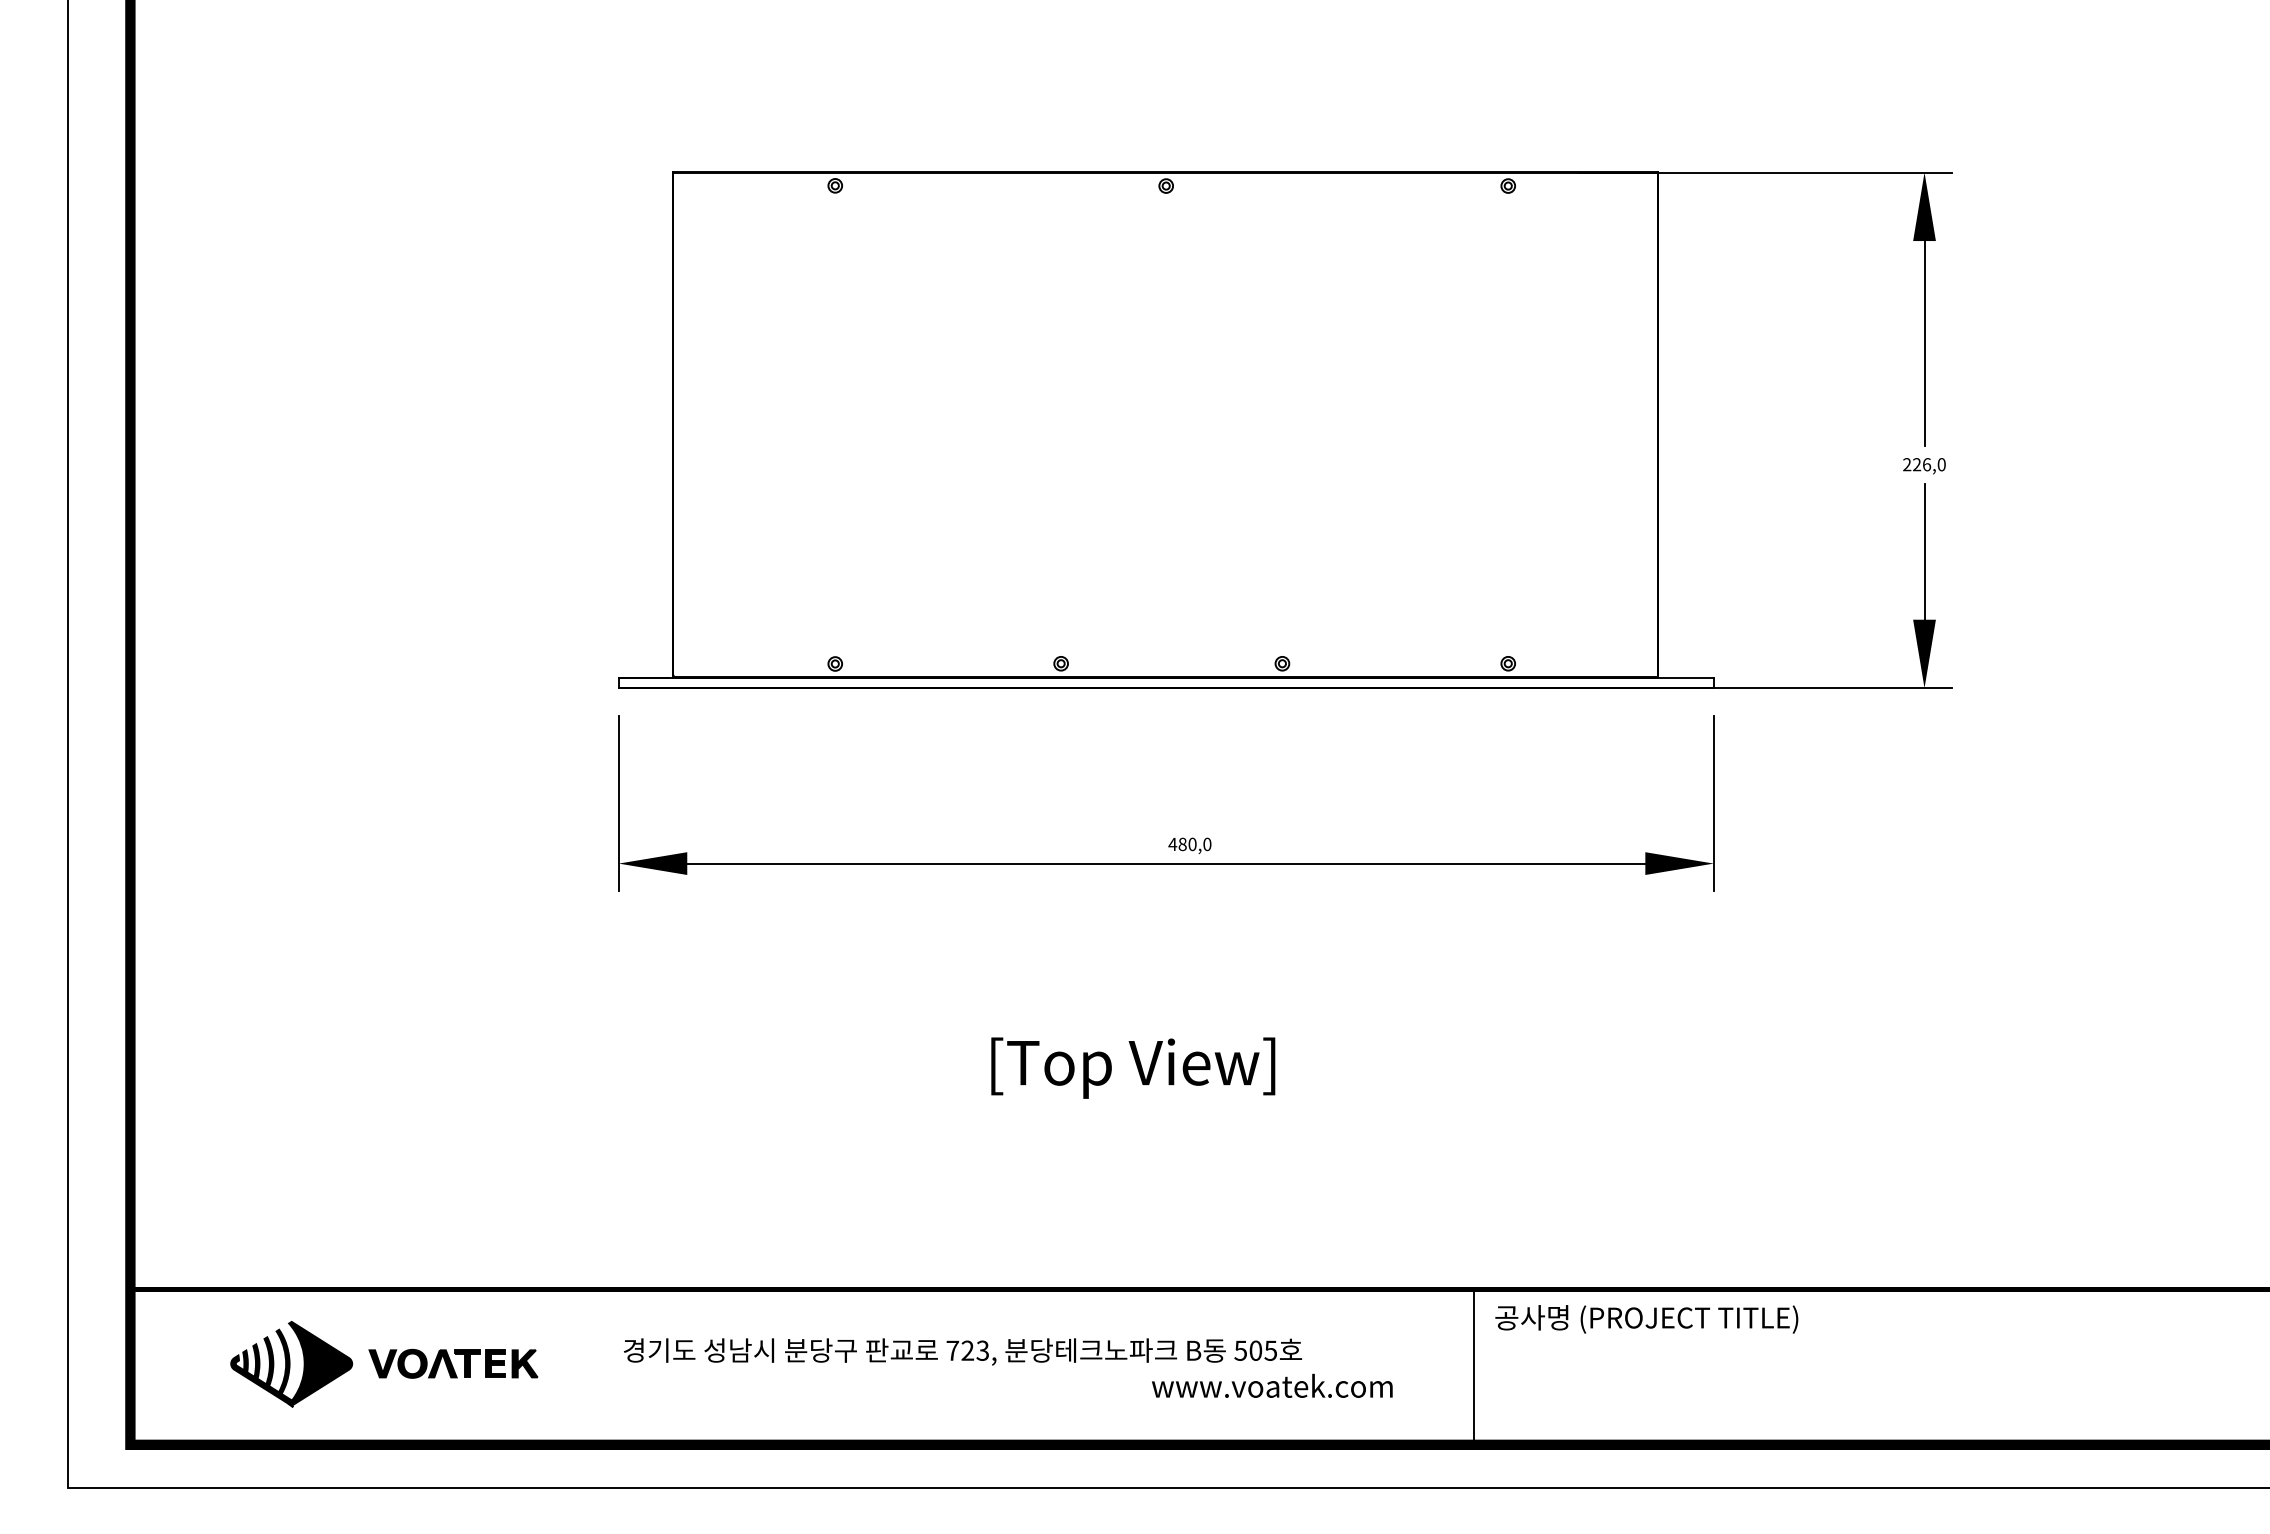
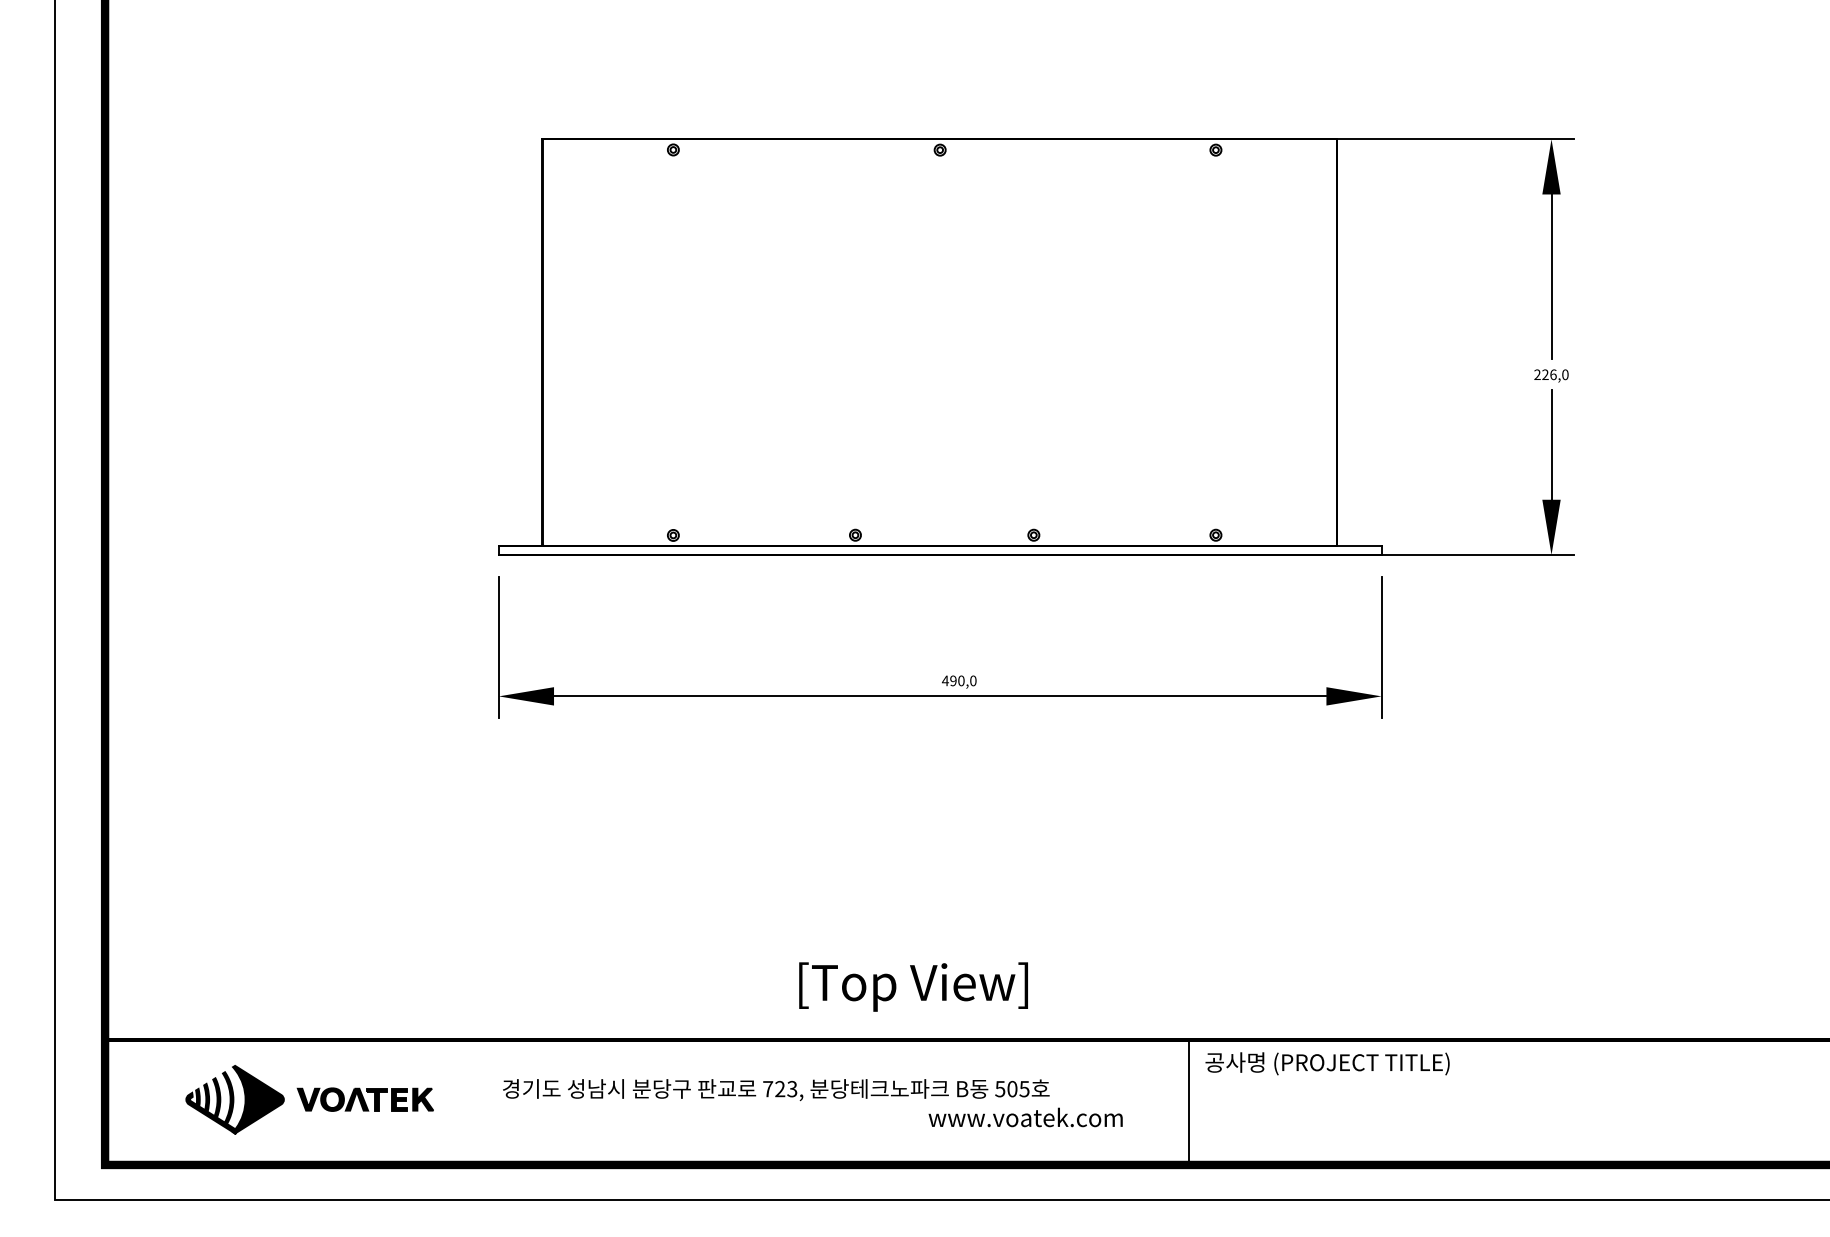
text: (1182, 844) -> (953, 680), 480,0 -> 490,0
text: (1133, 1067) -> (913, 986), moved

